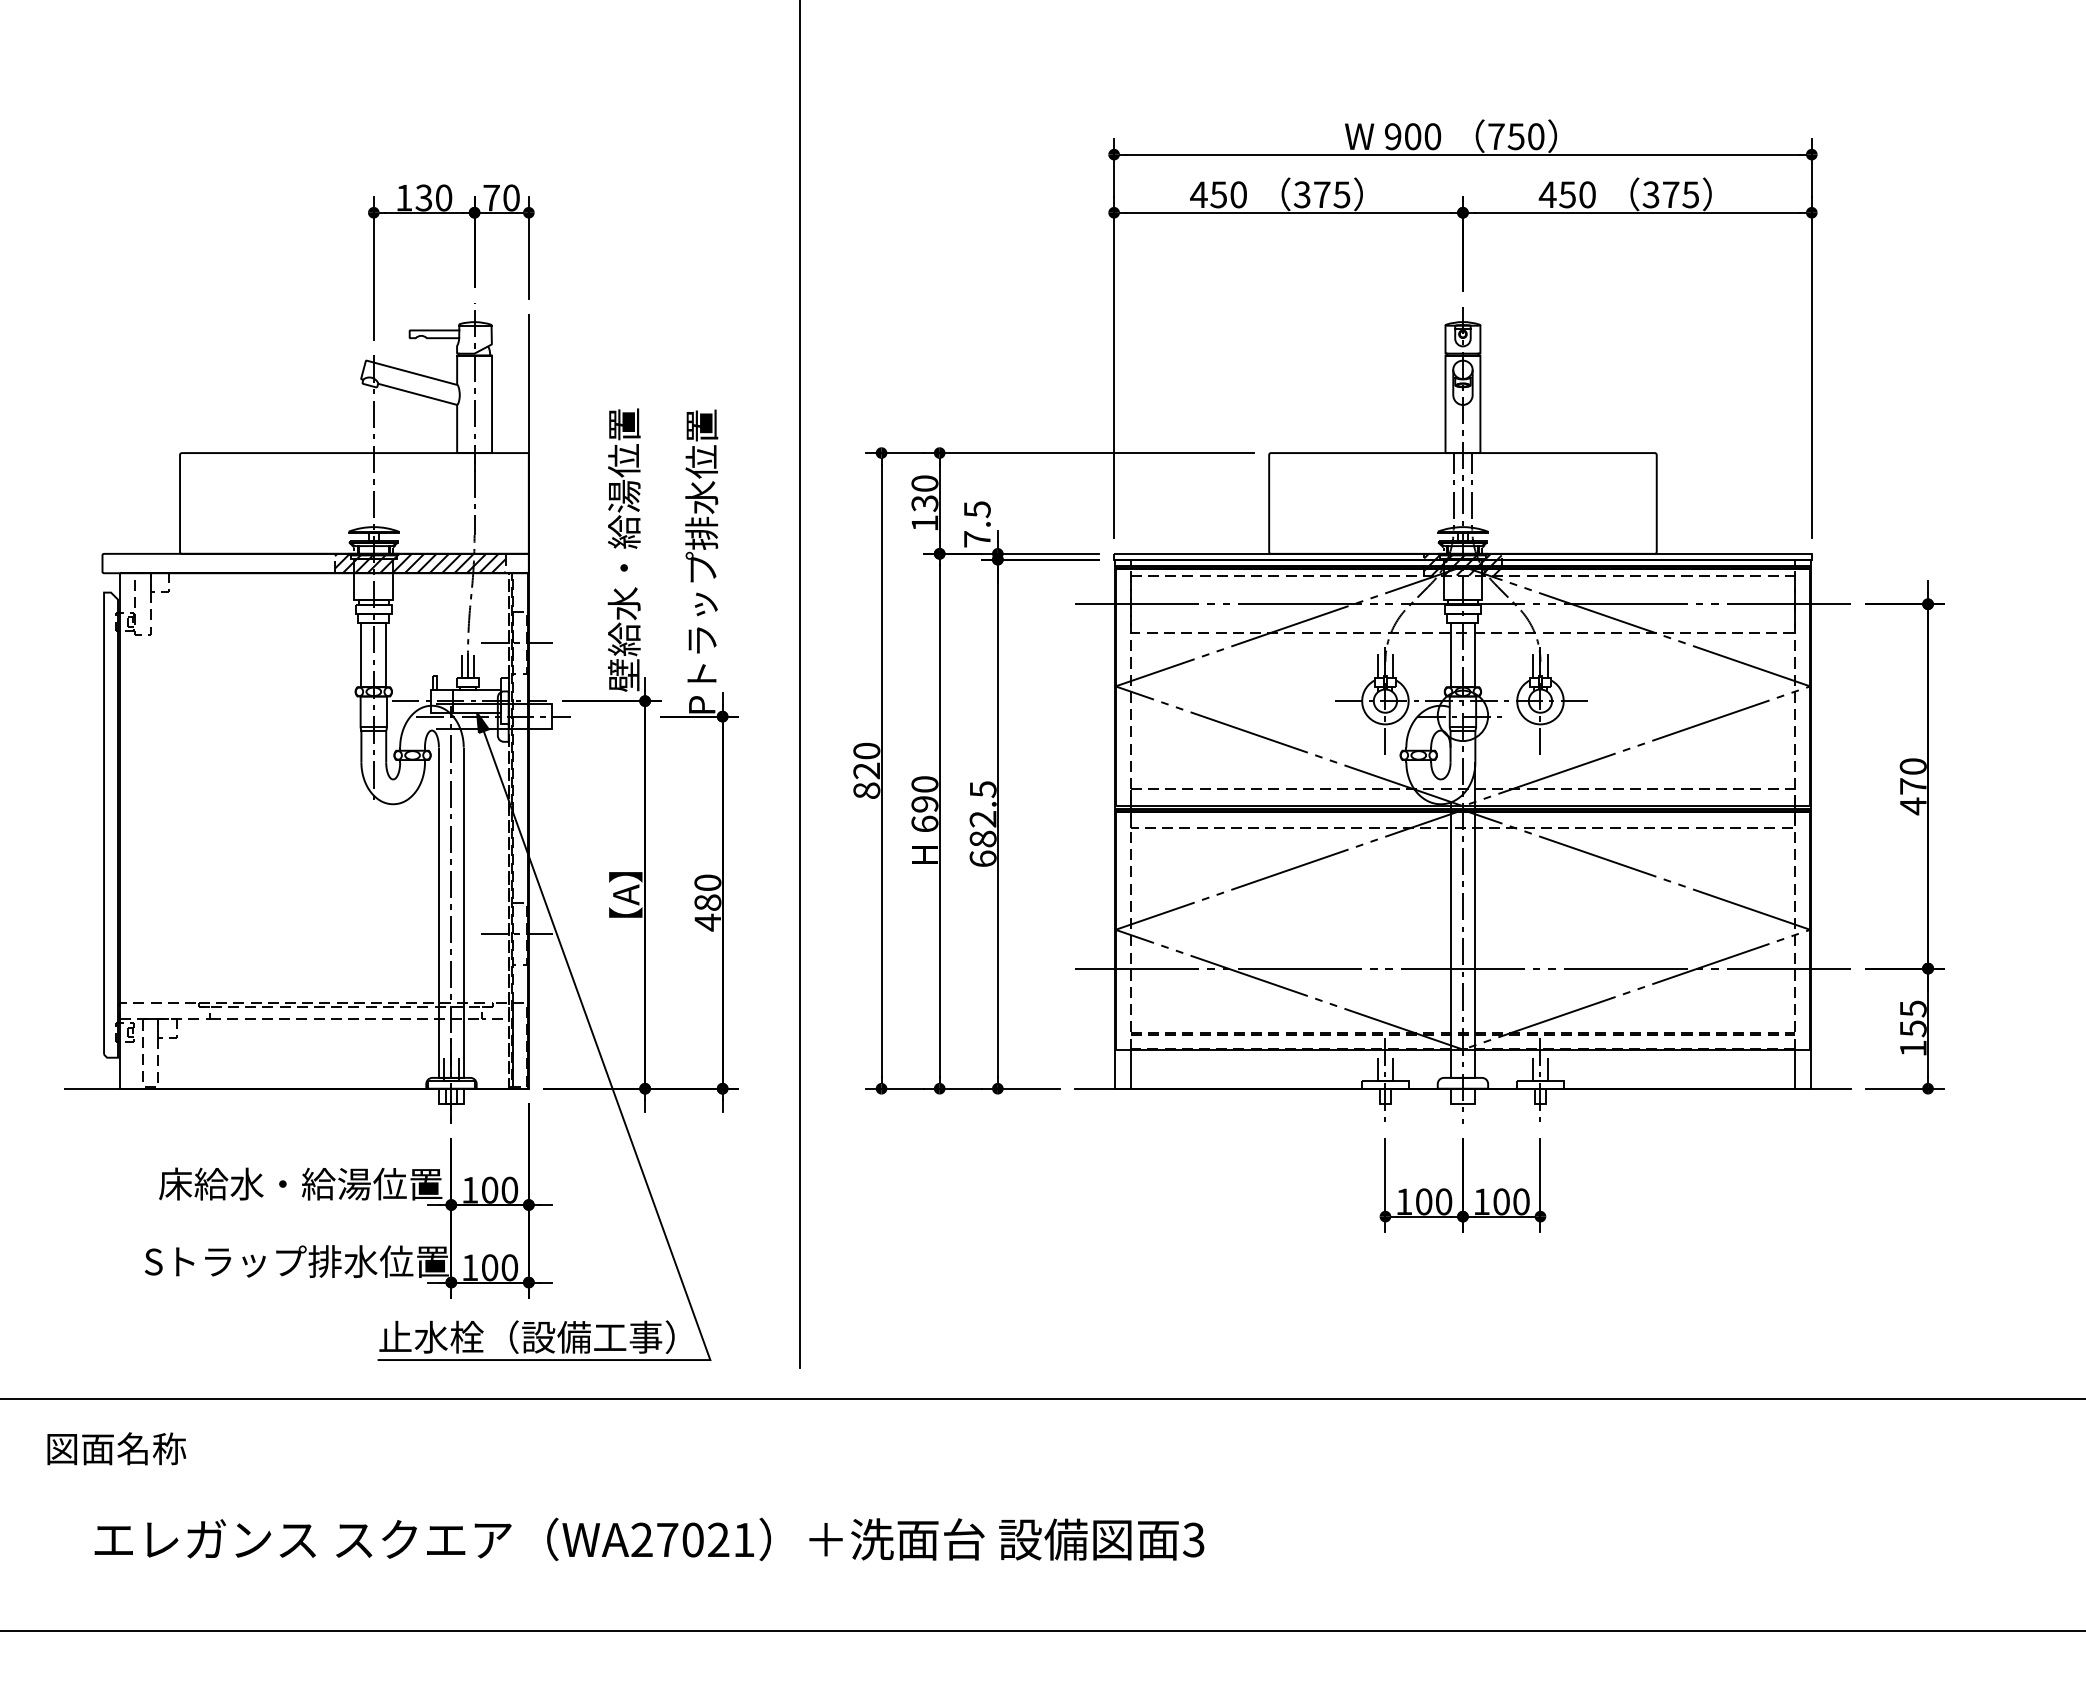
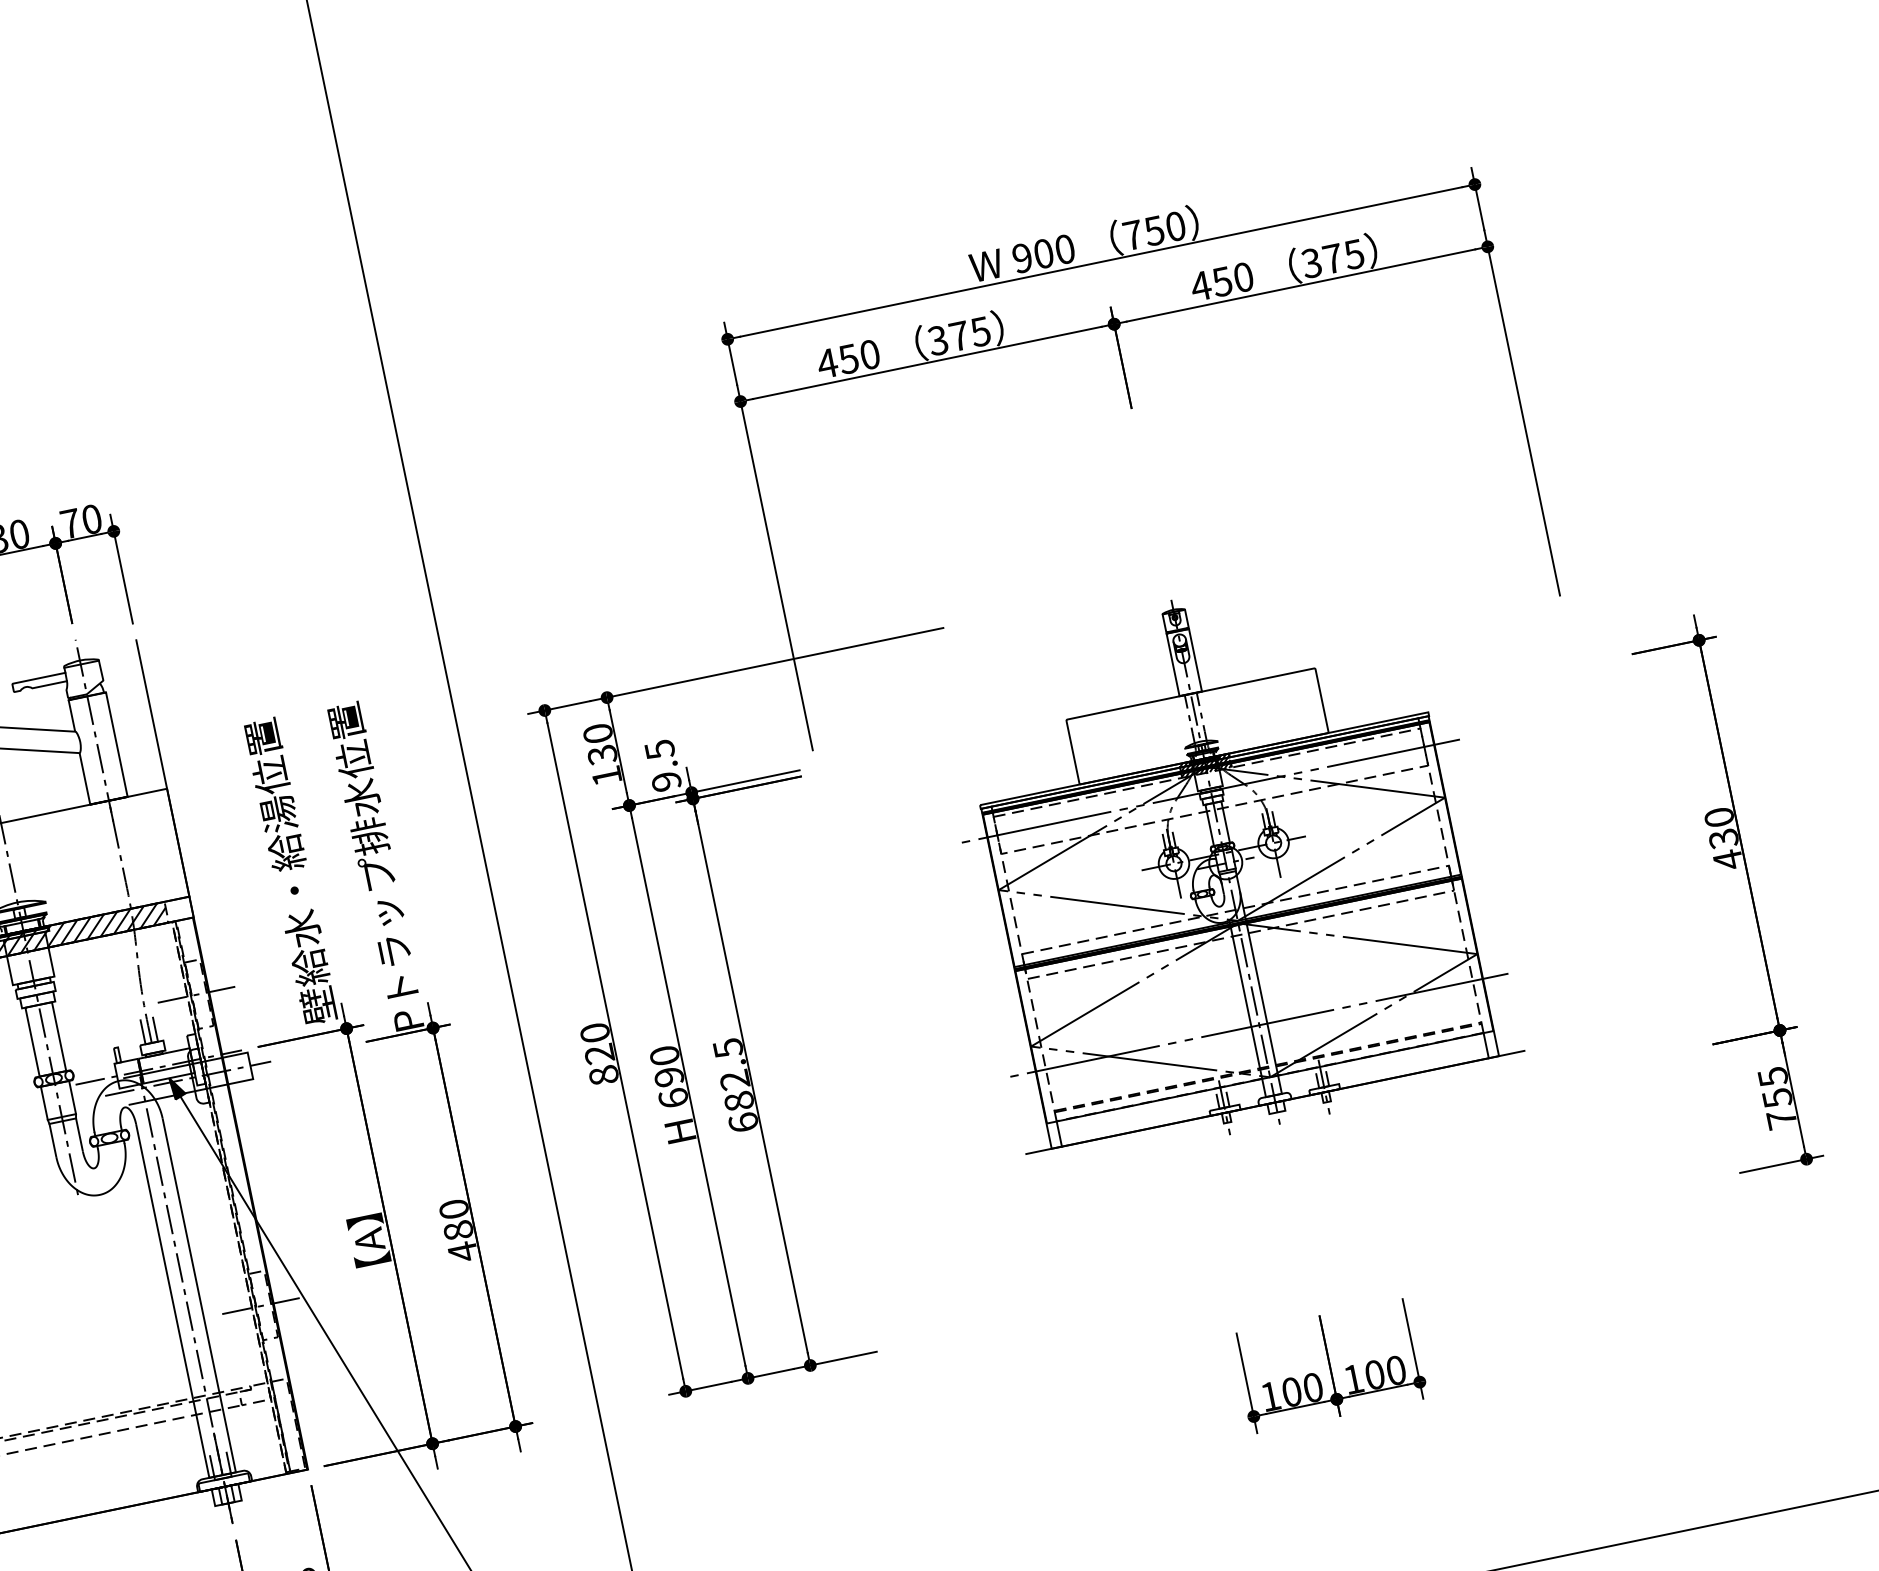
text: (976, 539) -> (665, 782), 7.5 -> 9.5
part: (1462, 715) -> (1225, 862), size x0.6
text: (1912, 786) -> (1722, 838), 470 -> 430
text: (1913, 1048) -> (1782, 1119), 155 -> 755

